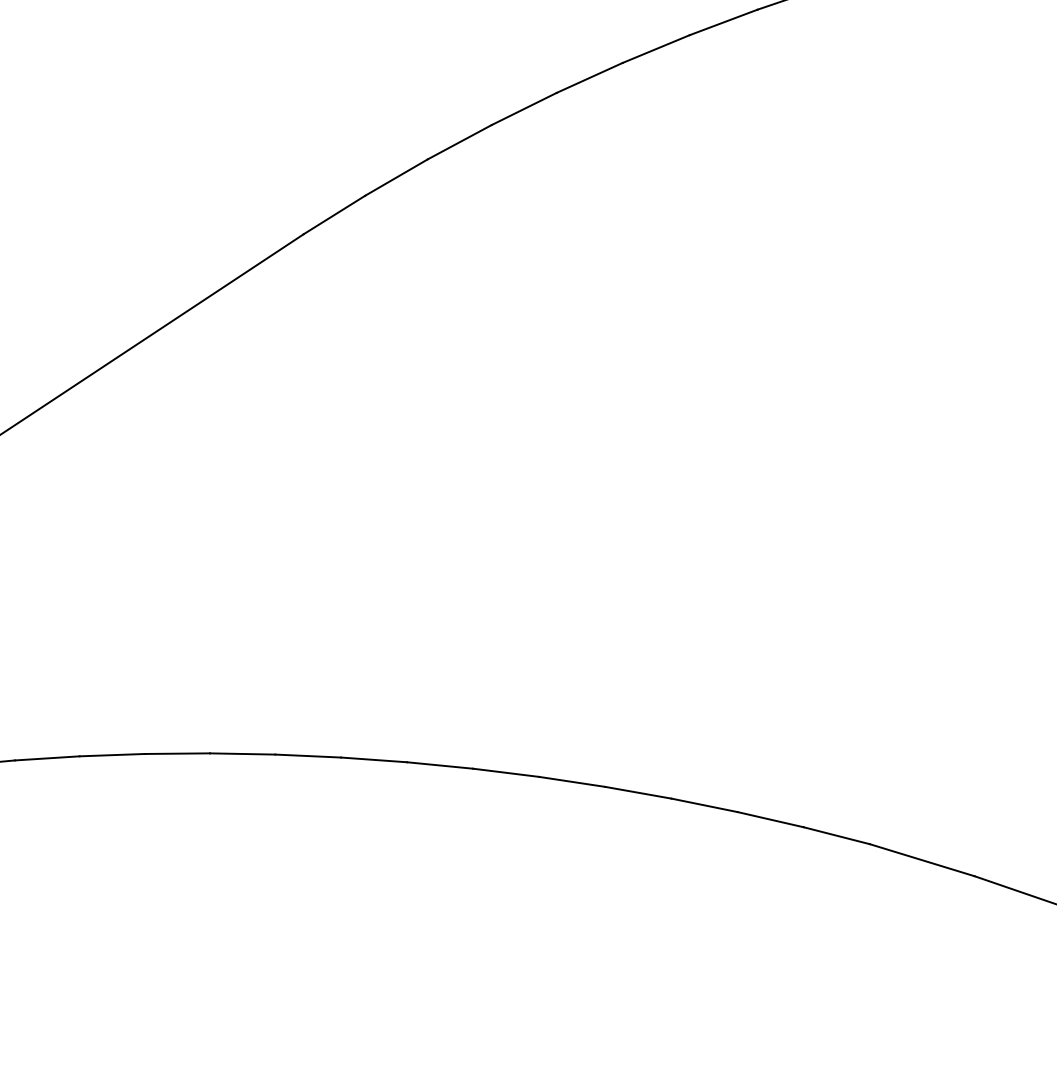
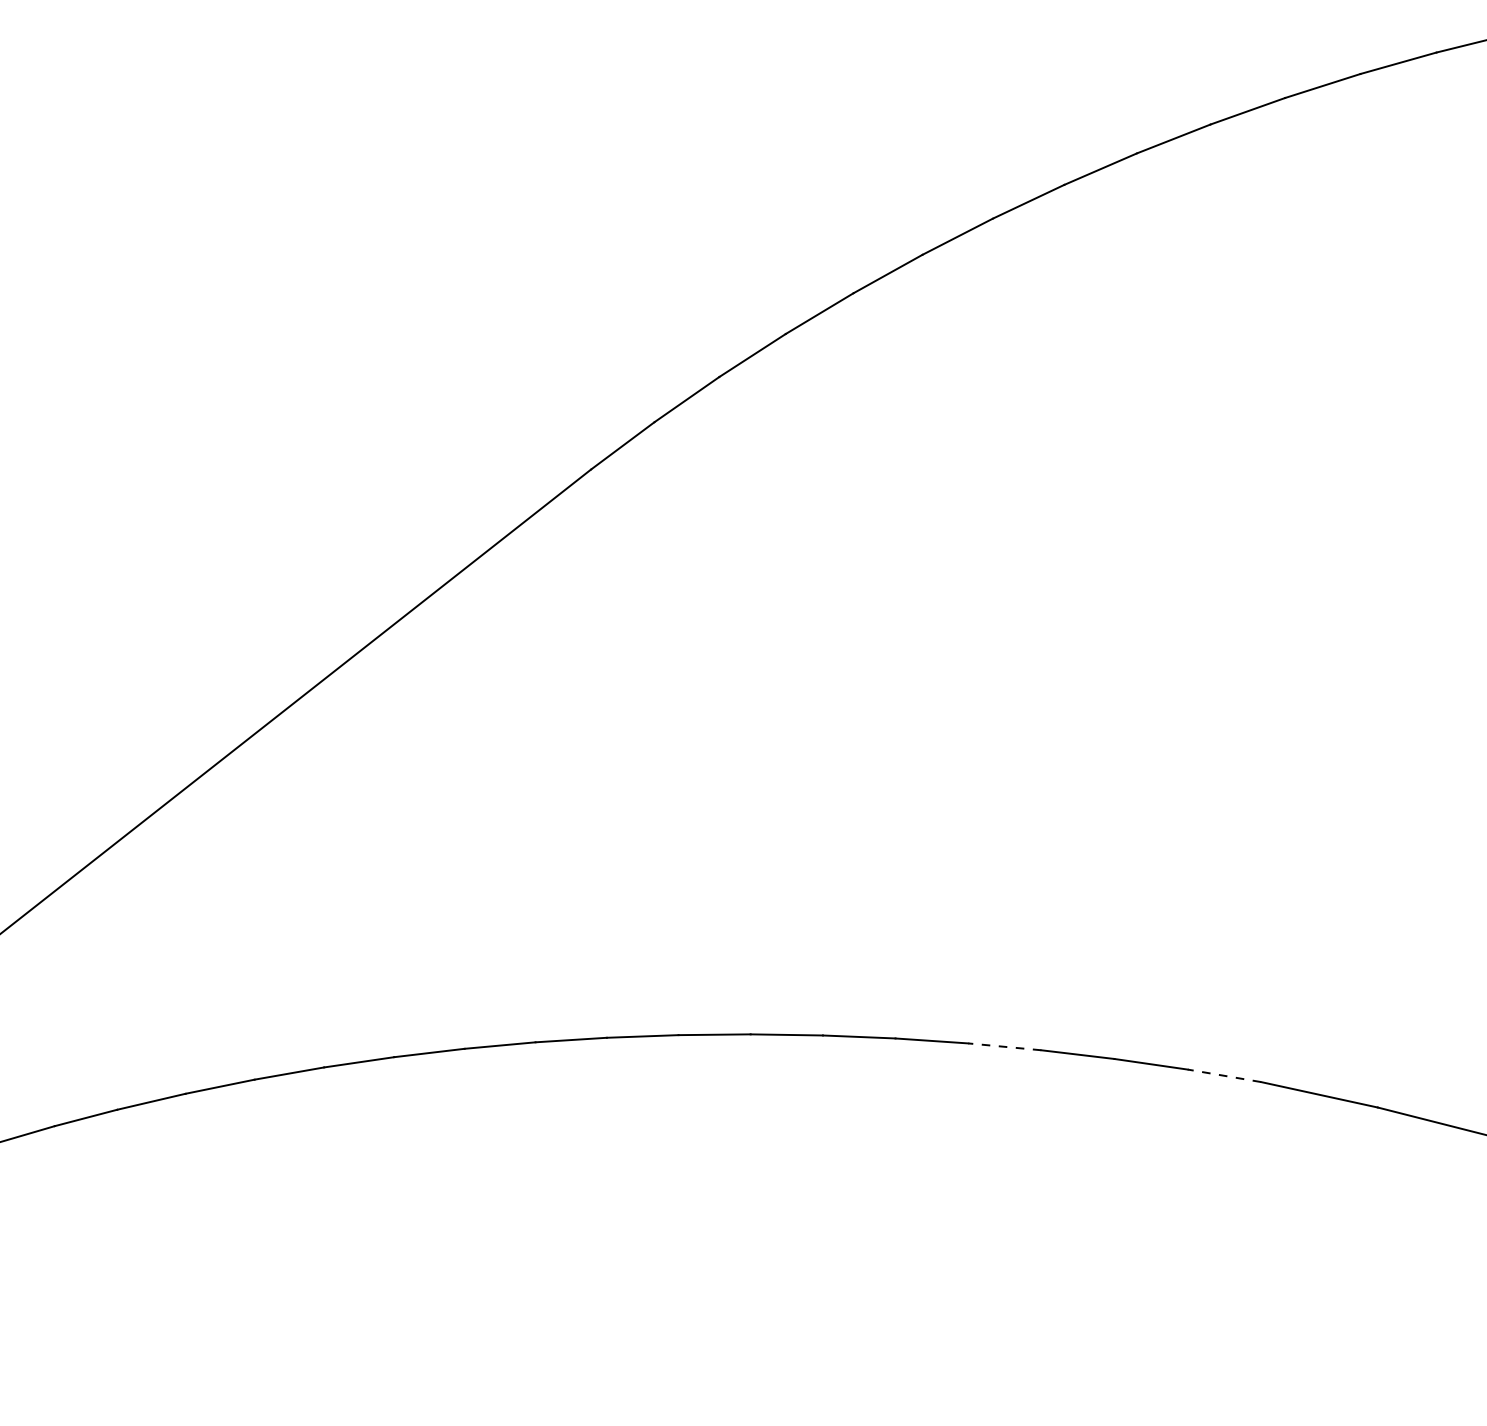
line: (638, 792) -> (1004, 1046), solid -> dashed
line: (835, 835) -> (1223, 1075), solid -> dashed

